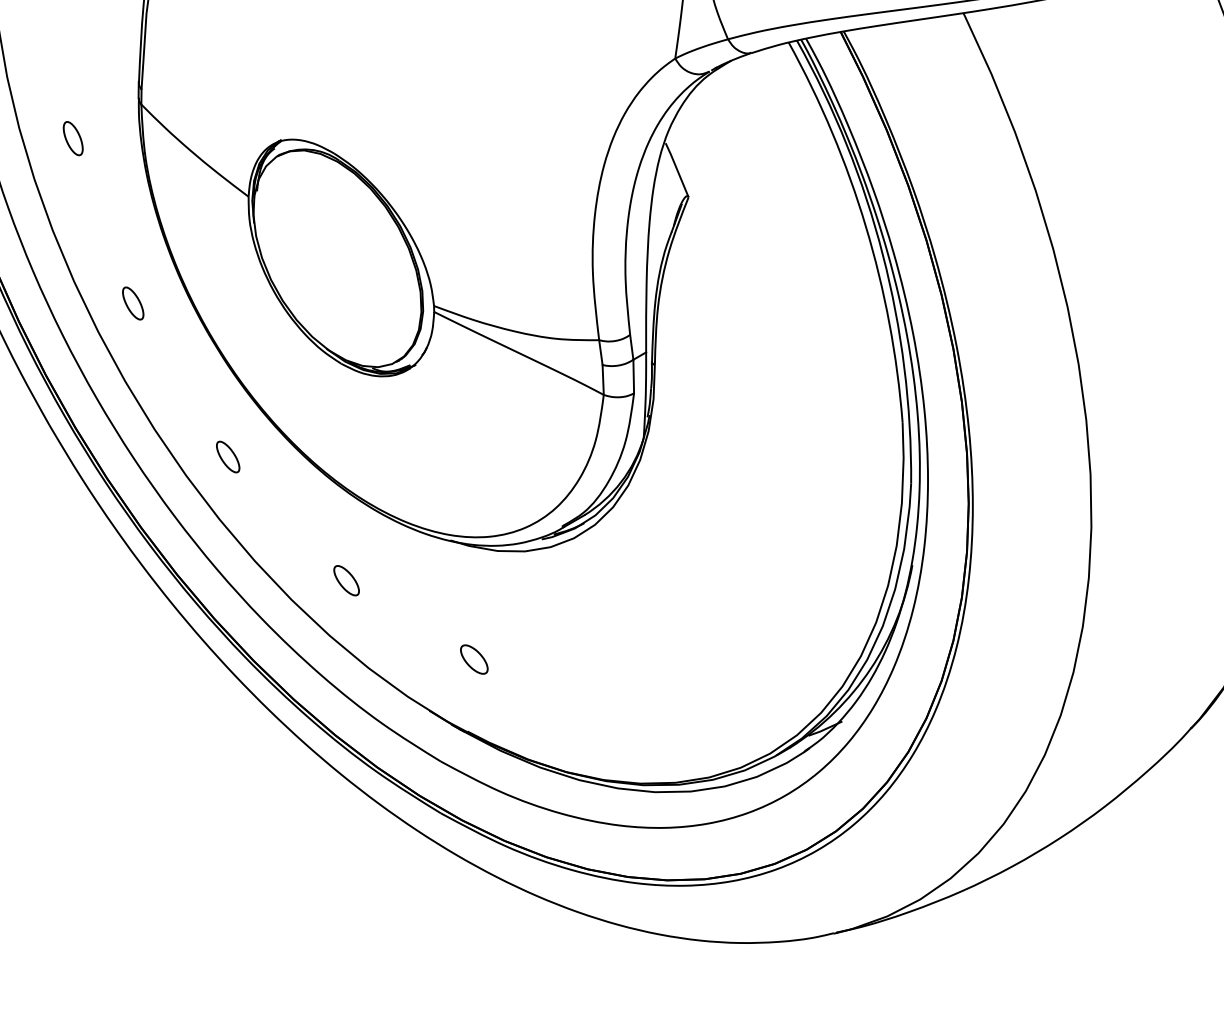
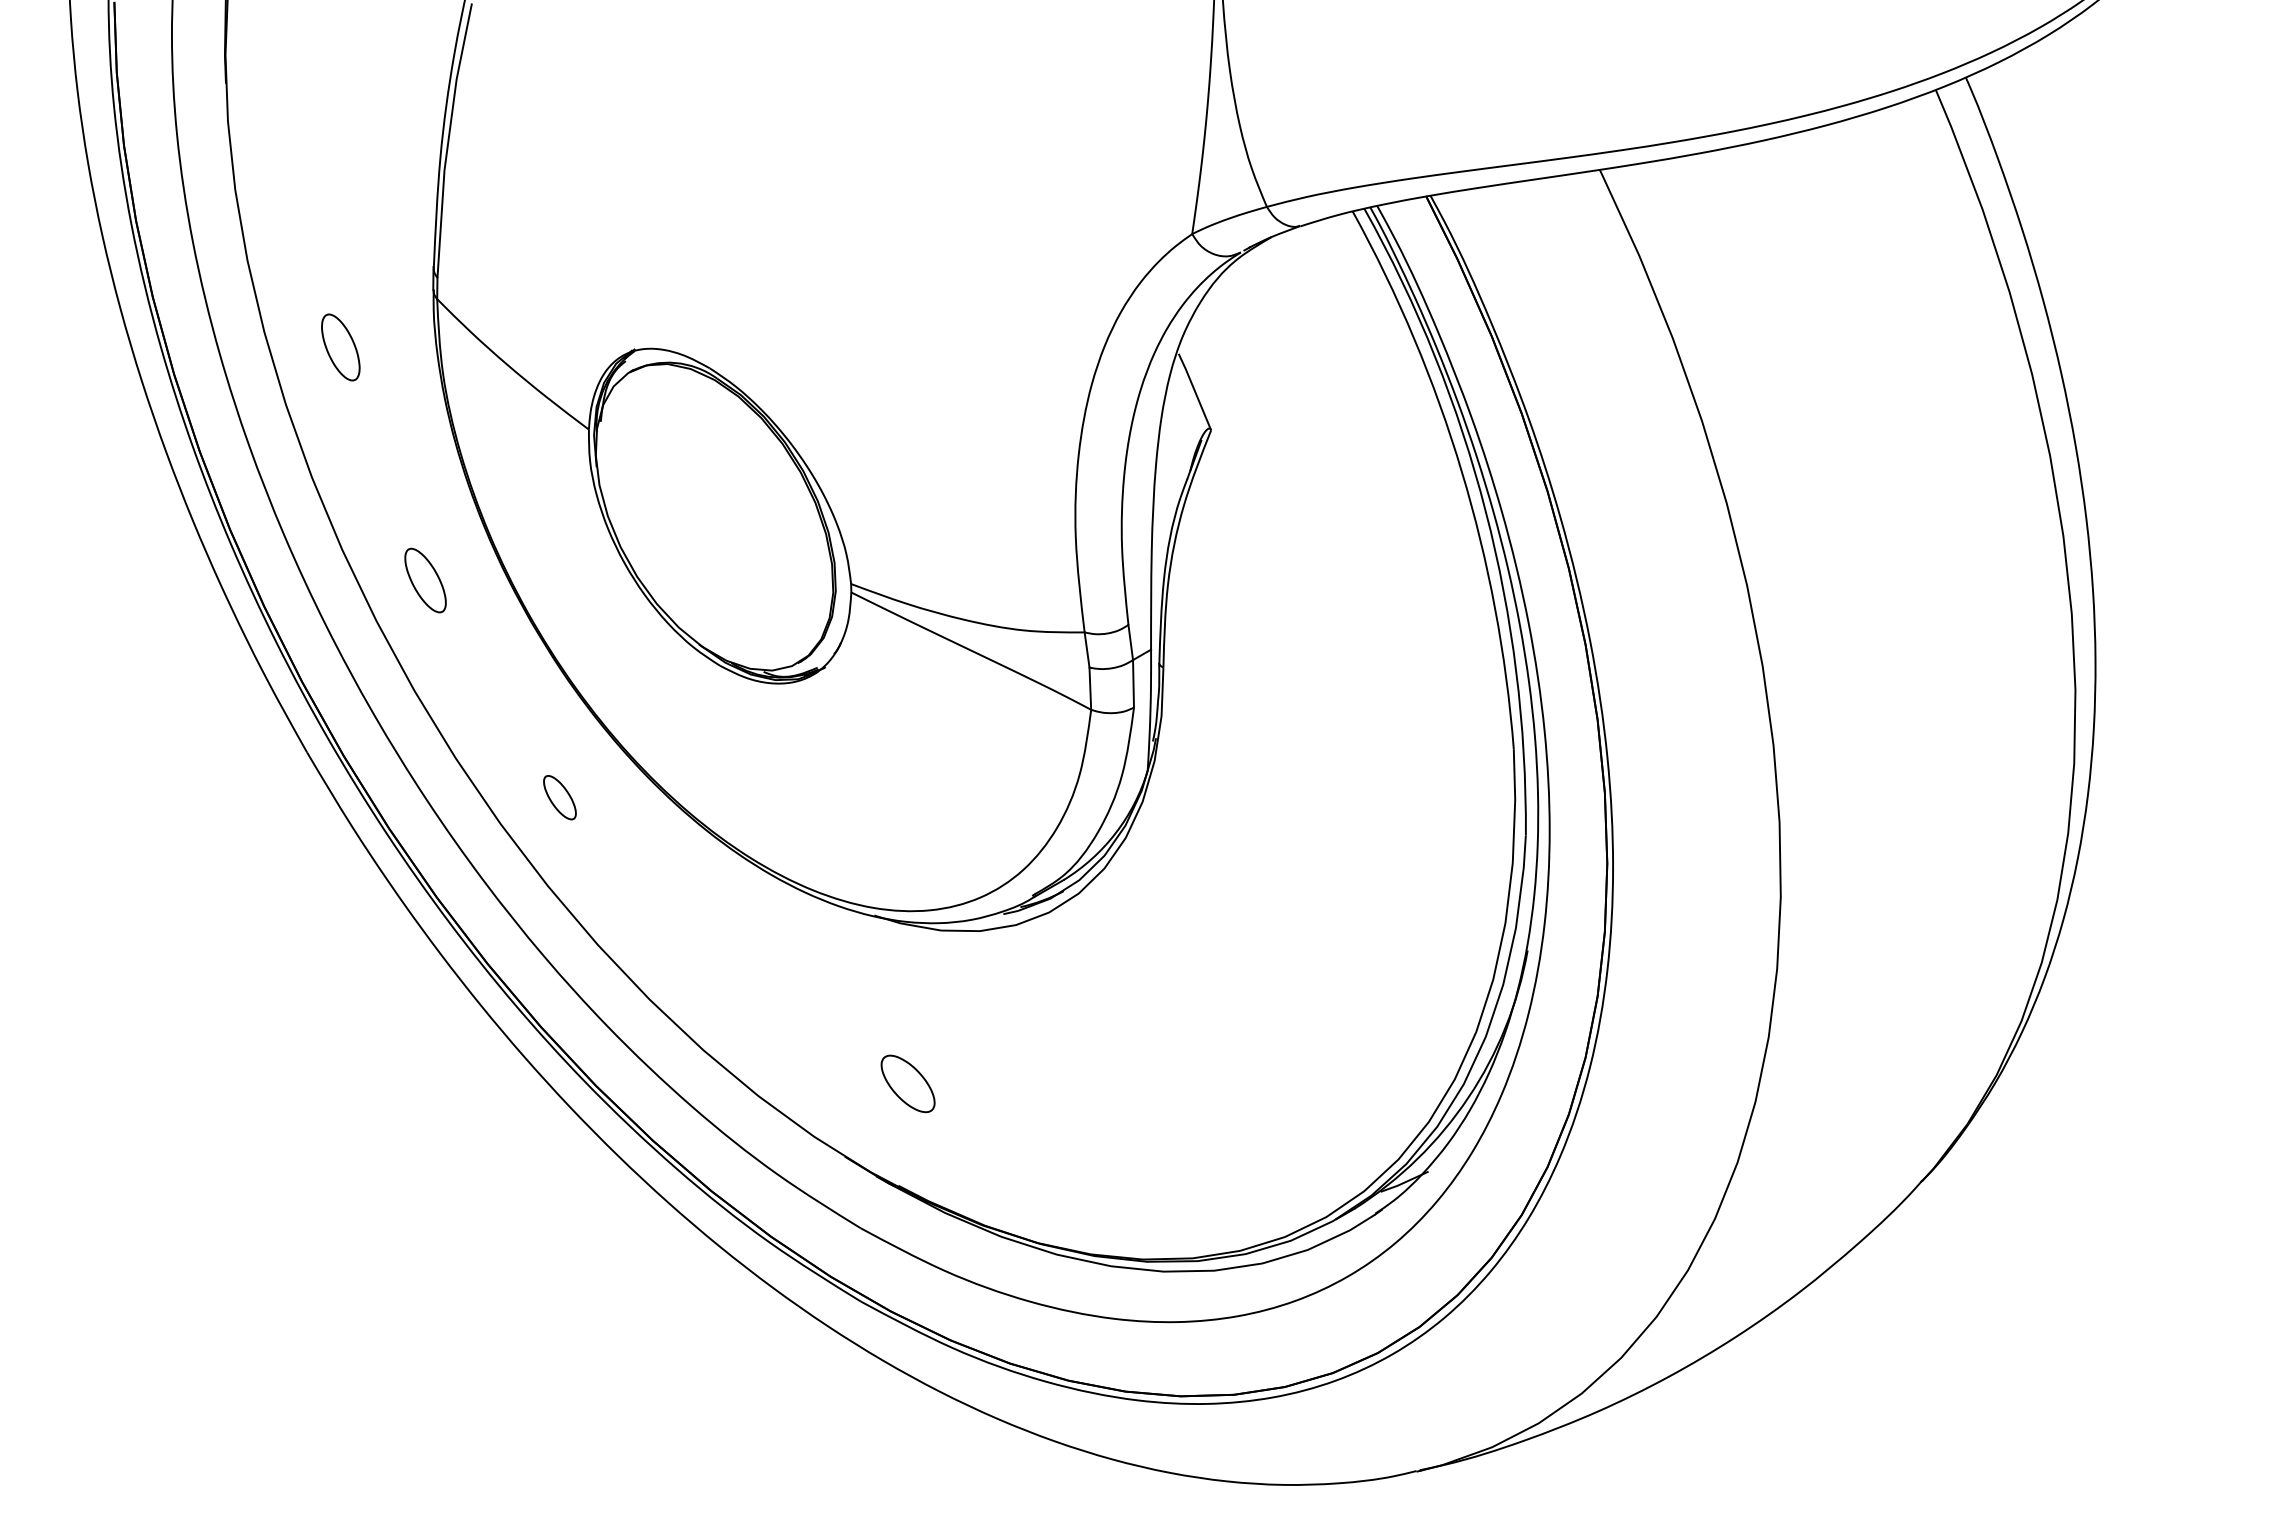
part: (72, 138) -> (340, 346), size x1.4
part: (133, 303) -> (425, 580), size x1.4
part: (346, 580) -> (727, 972), removed
part: (473, 659) -> (907, 1084), size x1.4

